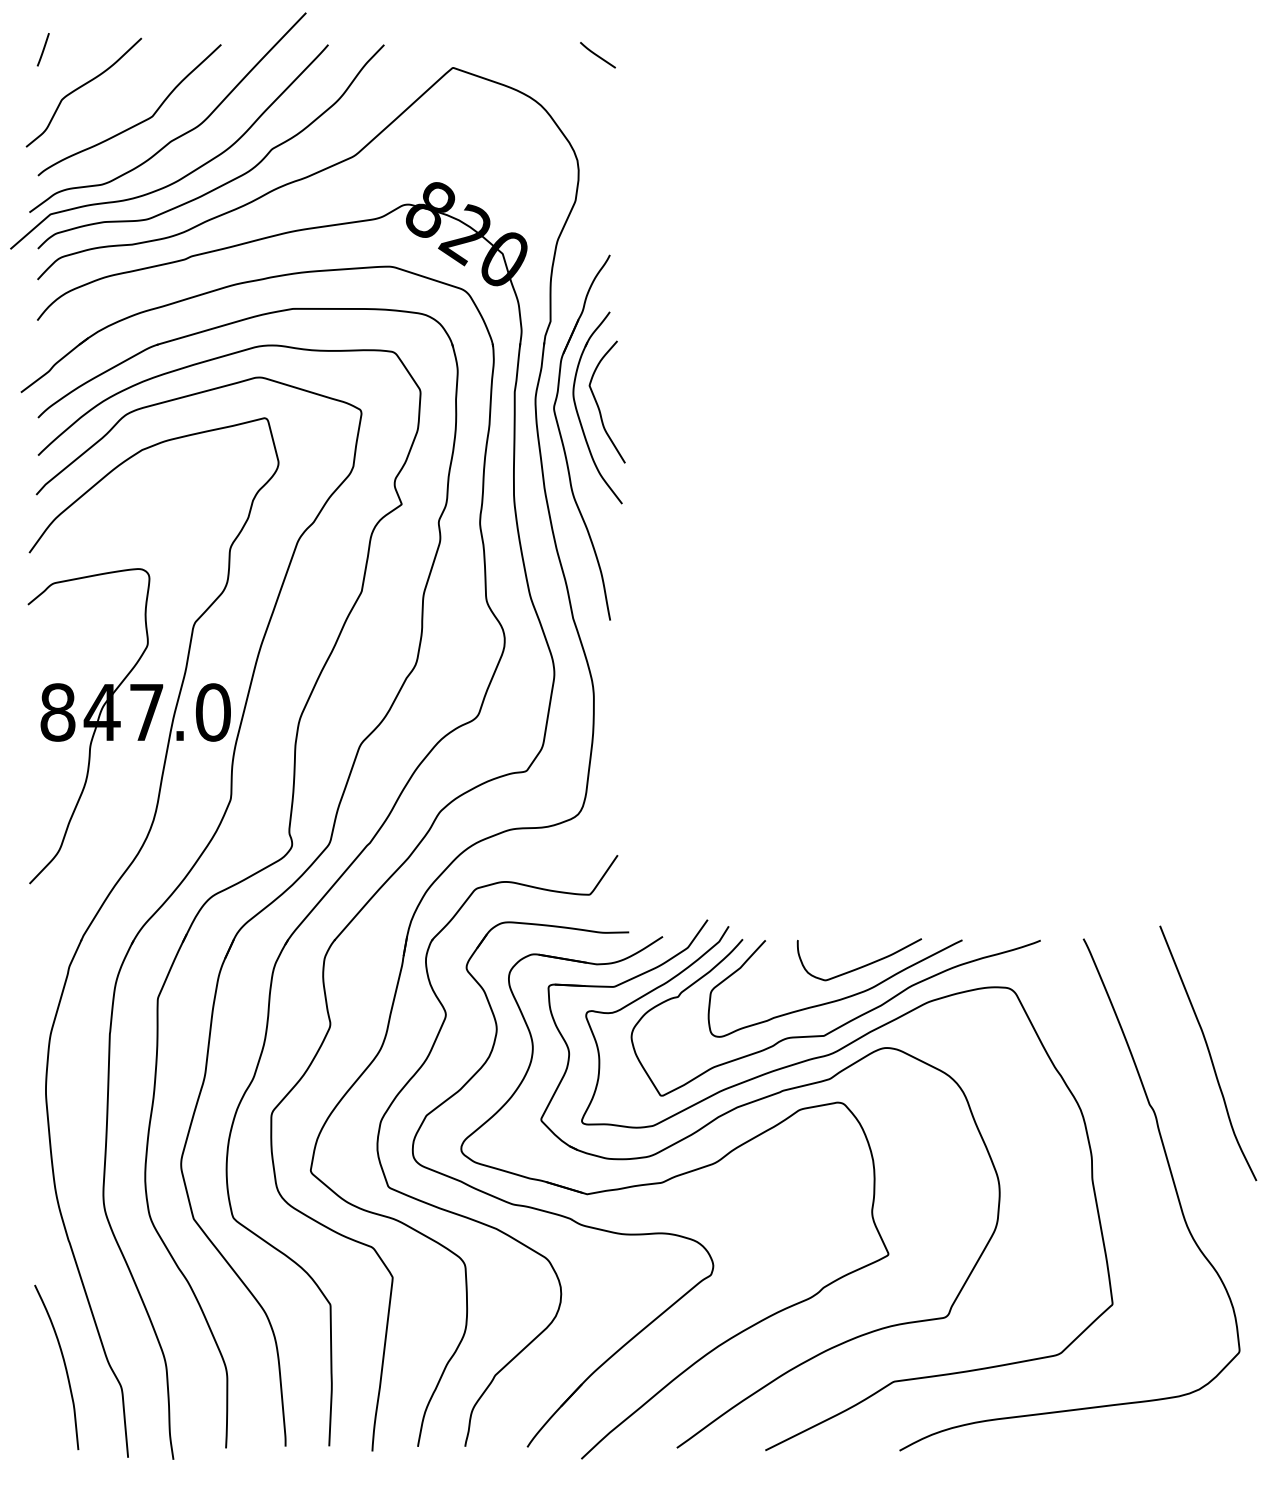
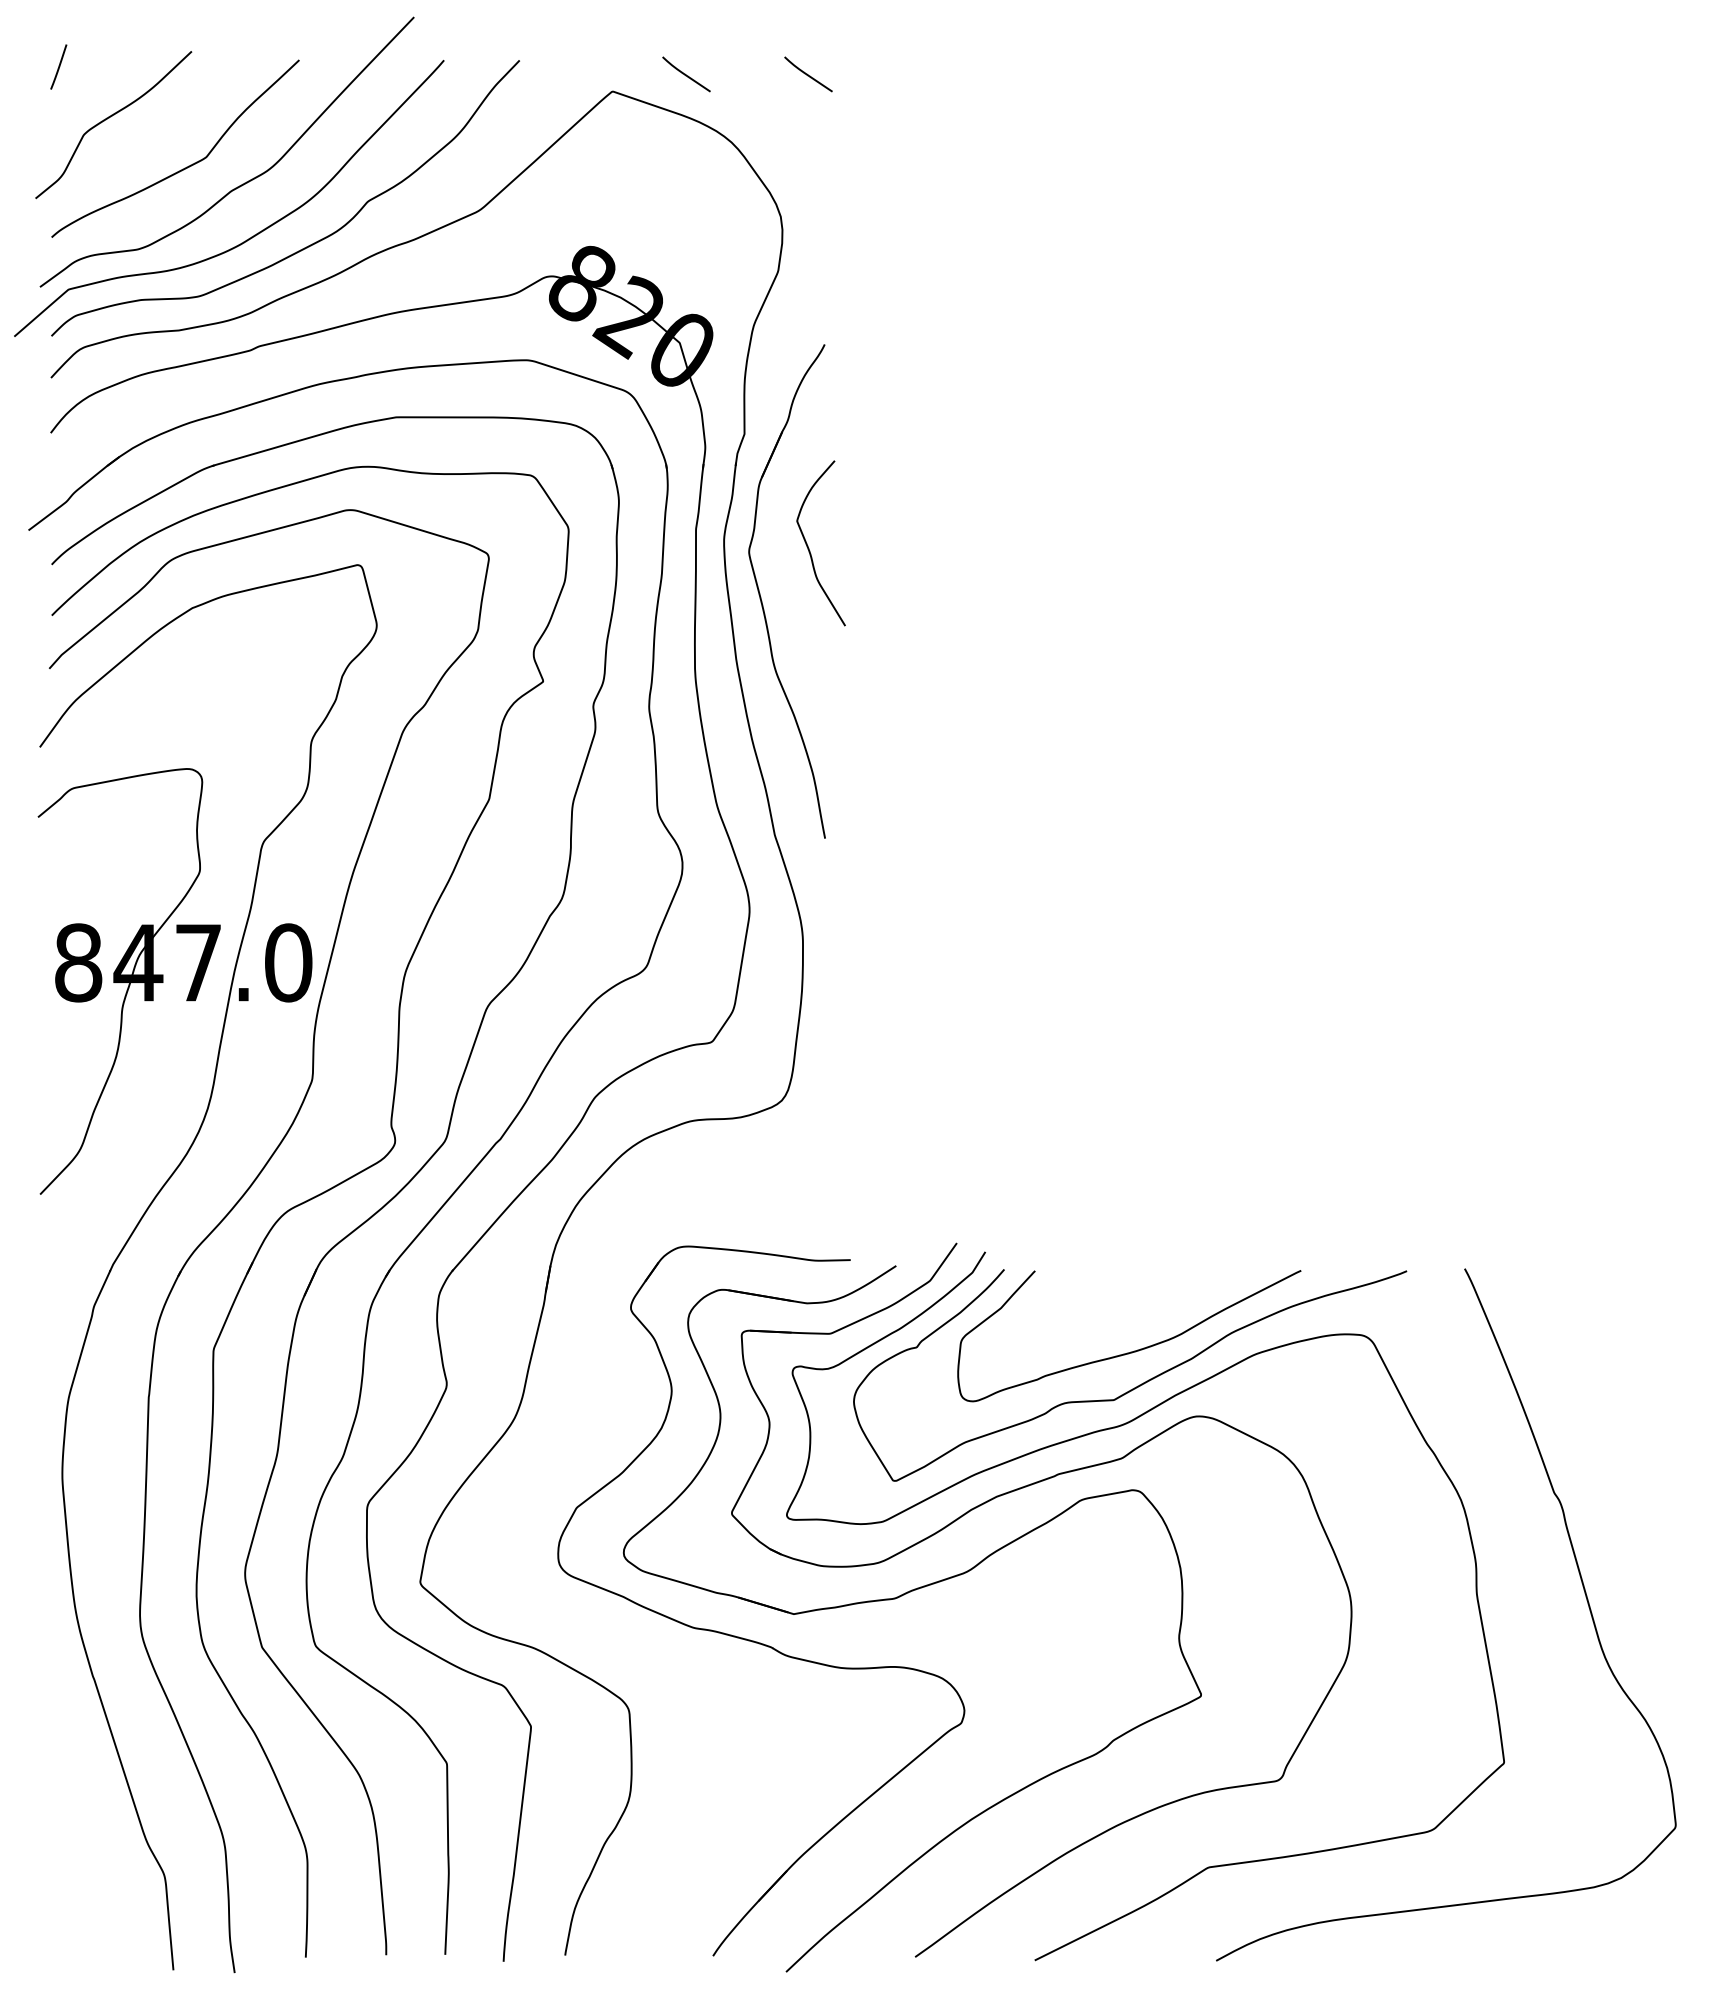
curve: (507, 55) -> (686, 74), added
part: (578, 414) -> (782, 559), removed
curve: (860, 966) -> (1163, 1306), removed
curve: (1209, 1053) -> (1634, 1423), removed
part: (475, 1219) -> (642, 1648), removed
curve: (64, 1366) -> (87, 1846), removed

